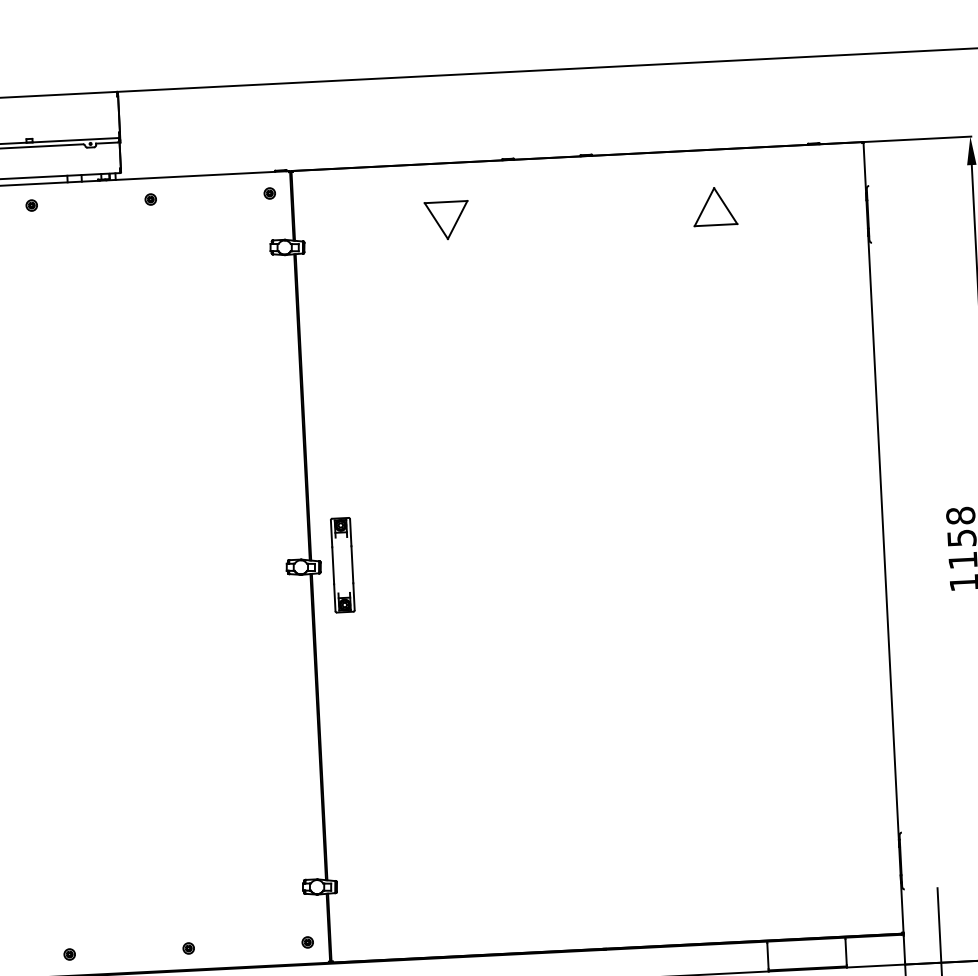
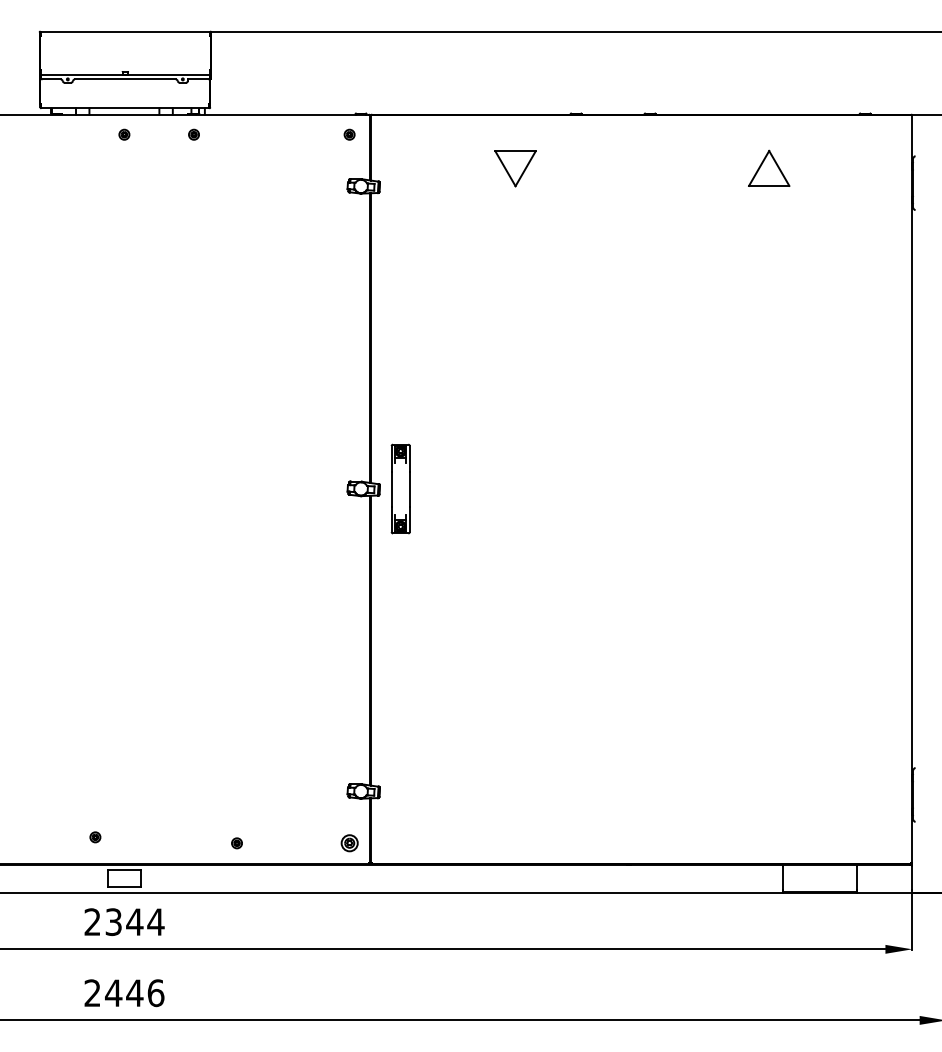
part: (150, 199) -> (193, 134), moved
part: (307, 942) -> (349, 843), size x1.6
part: (69, 954) -> (95, 837), moved

